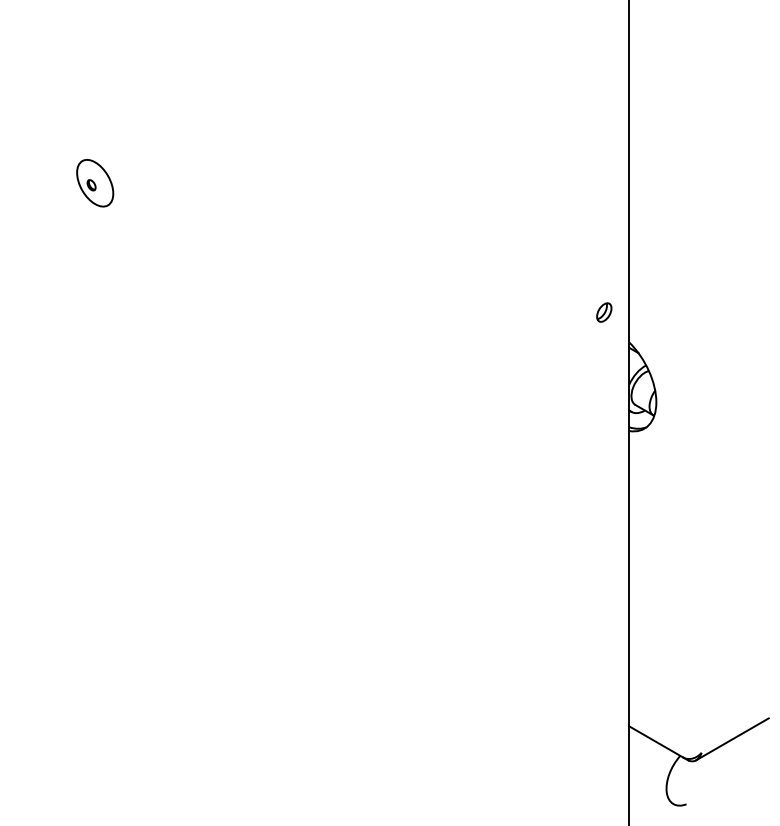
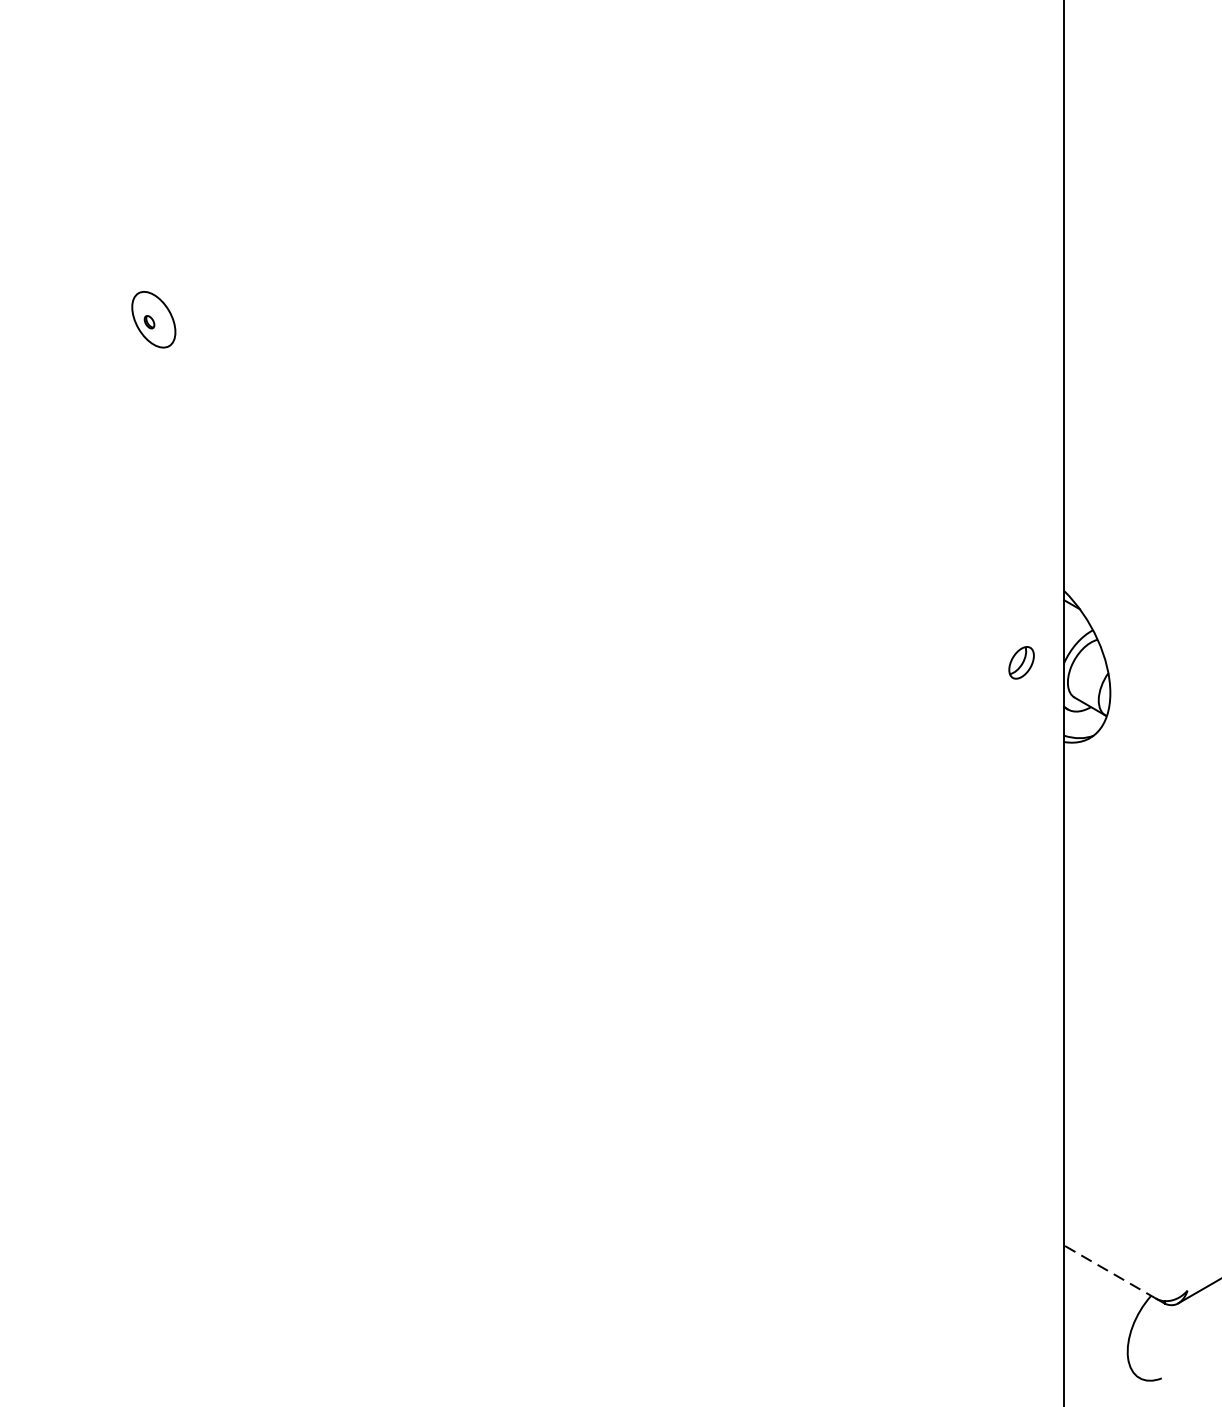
part: (95, 183) -> (154, 320), size x0.7
part: (604, 312) -> (1021, 662), moved
line: (655, 741) -> (1108, 1271), solid -> dashed

